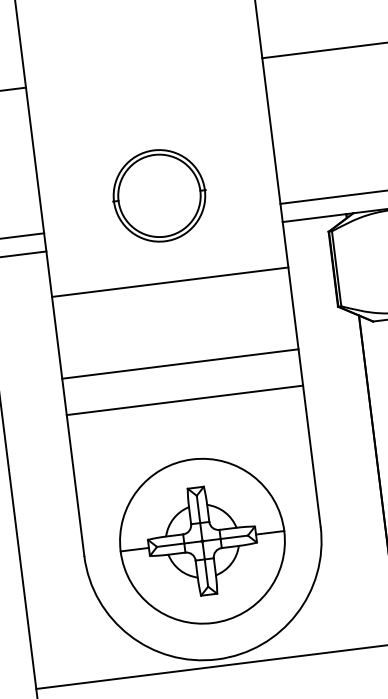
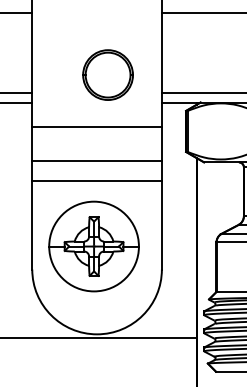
part: (158, 194) -> (107, 74), moved
line: (179, 364) -> (96, 161), moved
line: (183, 400) -> (96, 181), moved
part: (201, 541) -> (93, 246), moved

